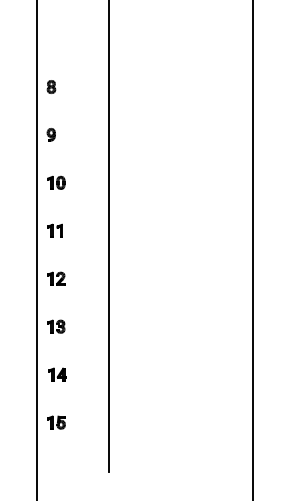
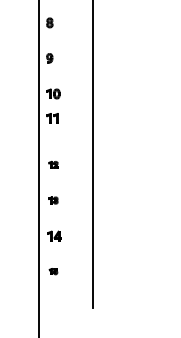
part: (54, 230) -> (52, 118), moved
part: (56, 278) -> (53, 164), size x0.7
part: (56, 326) -> (53, 200), size x0.7
part: (56, 422) -> (53, 271), size x0.6

